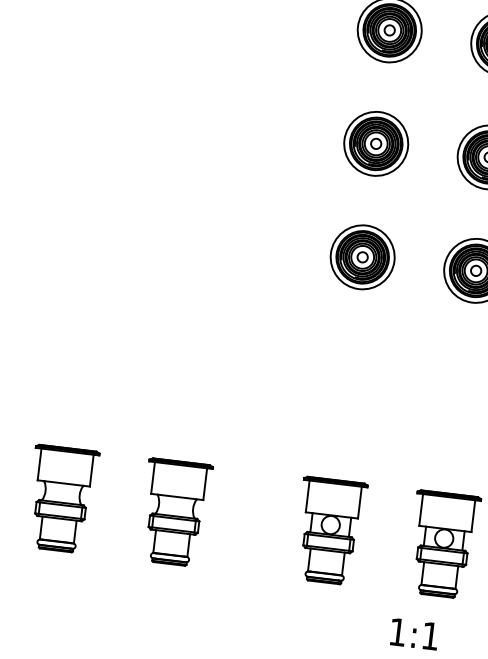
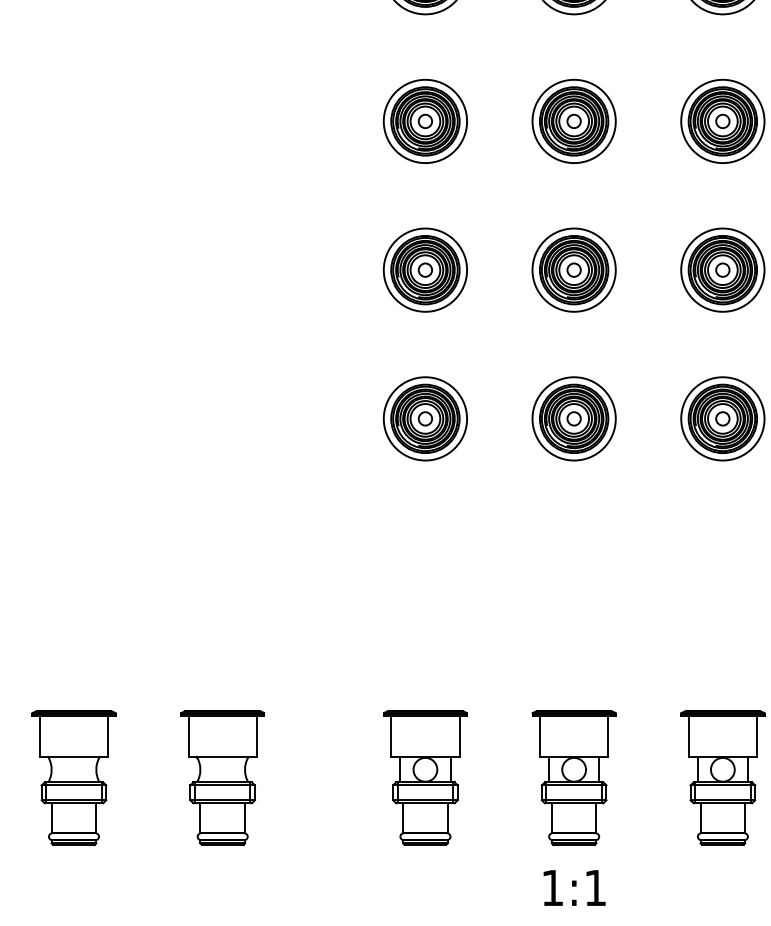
text: (414, 633) -> (574, 887), moved

